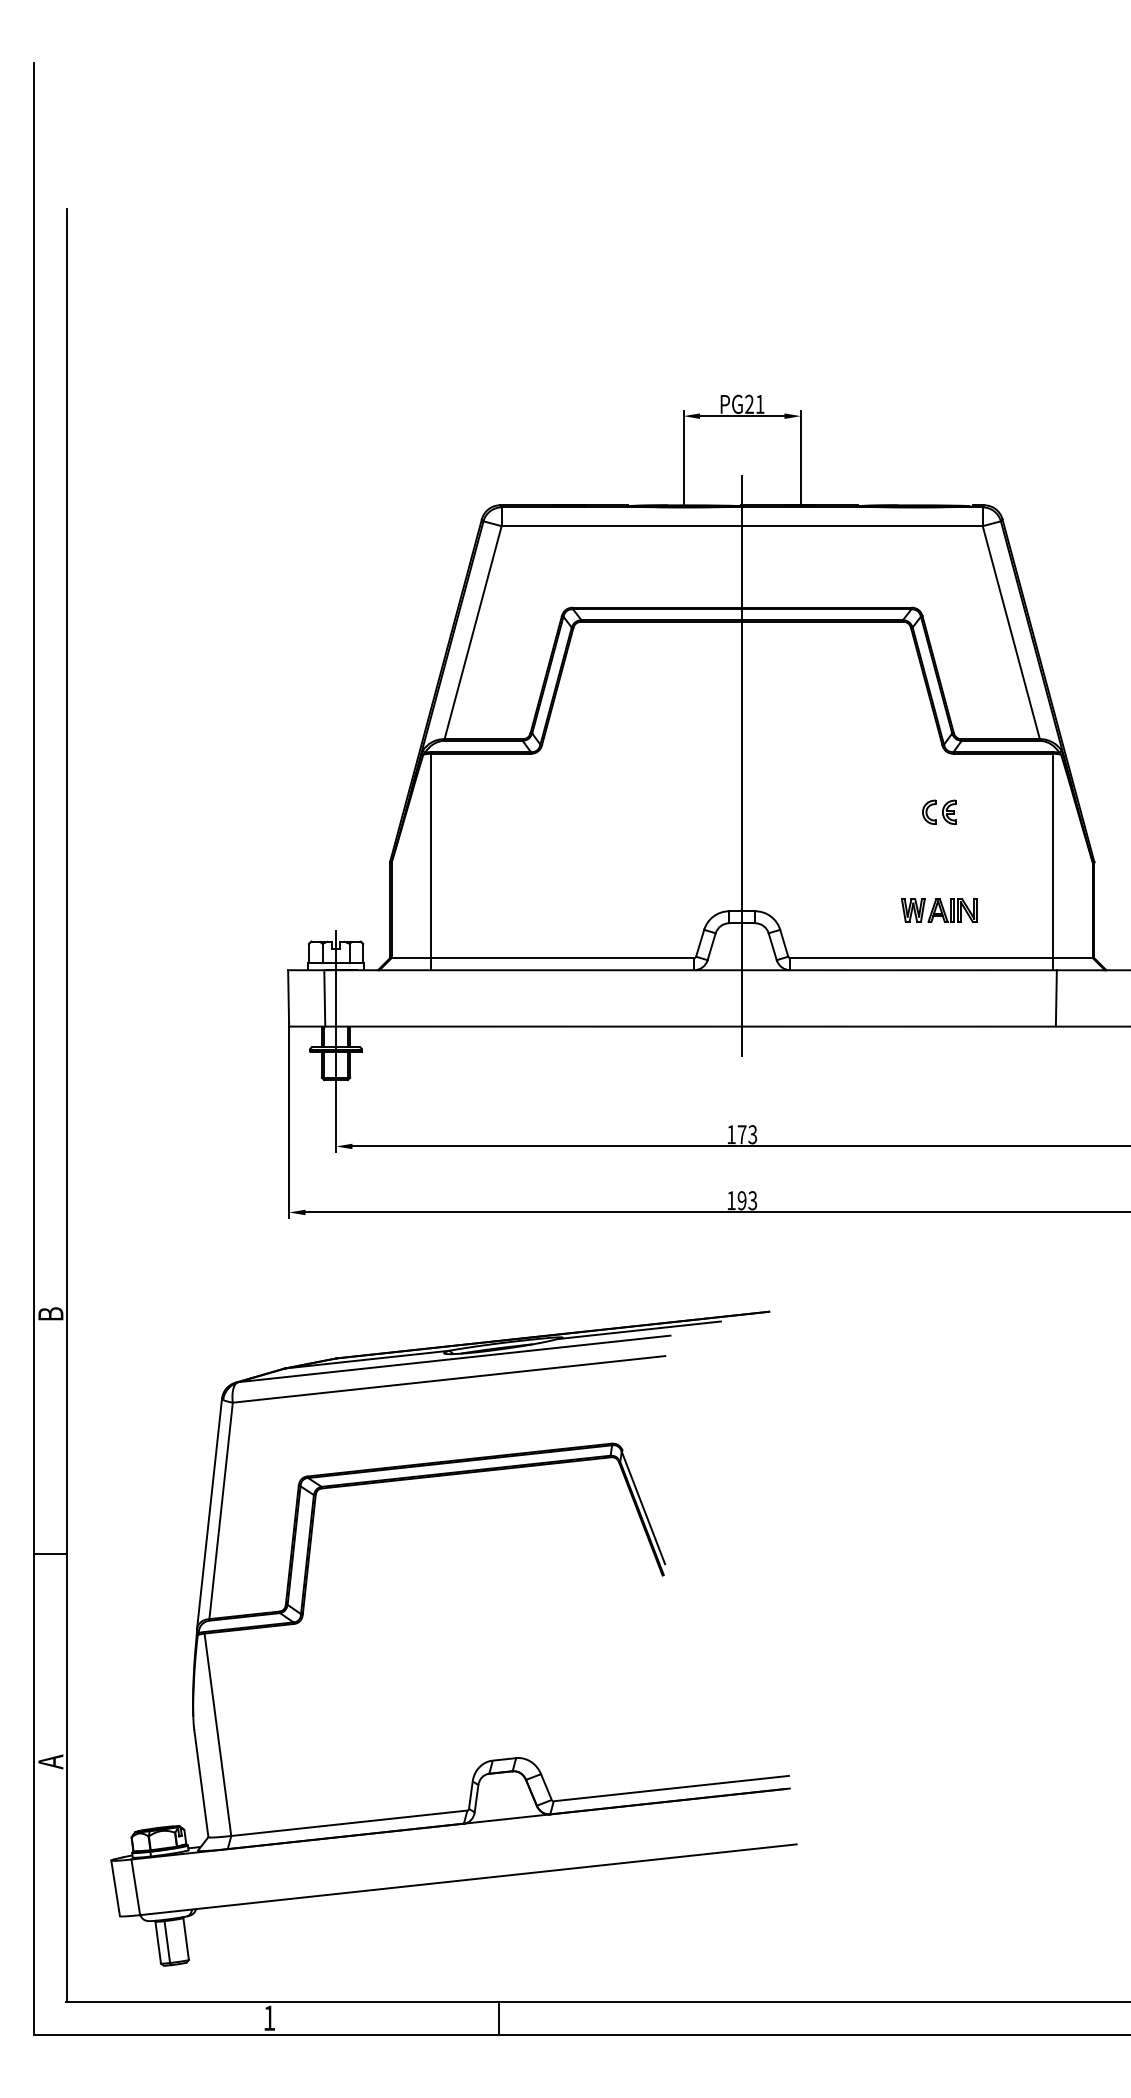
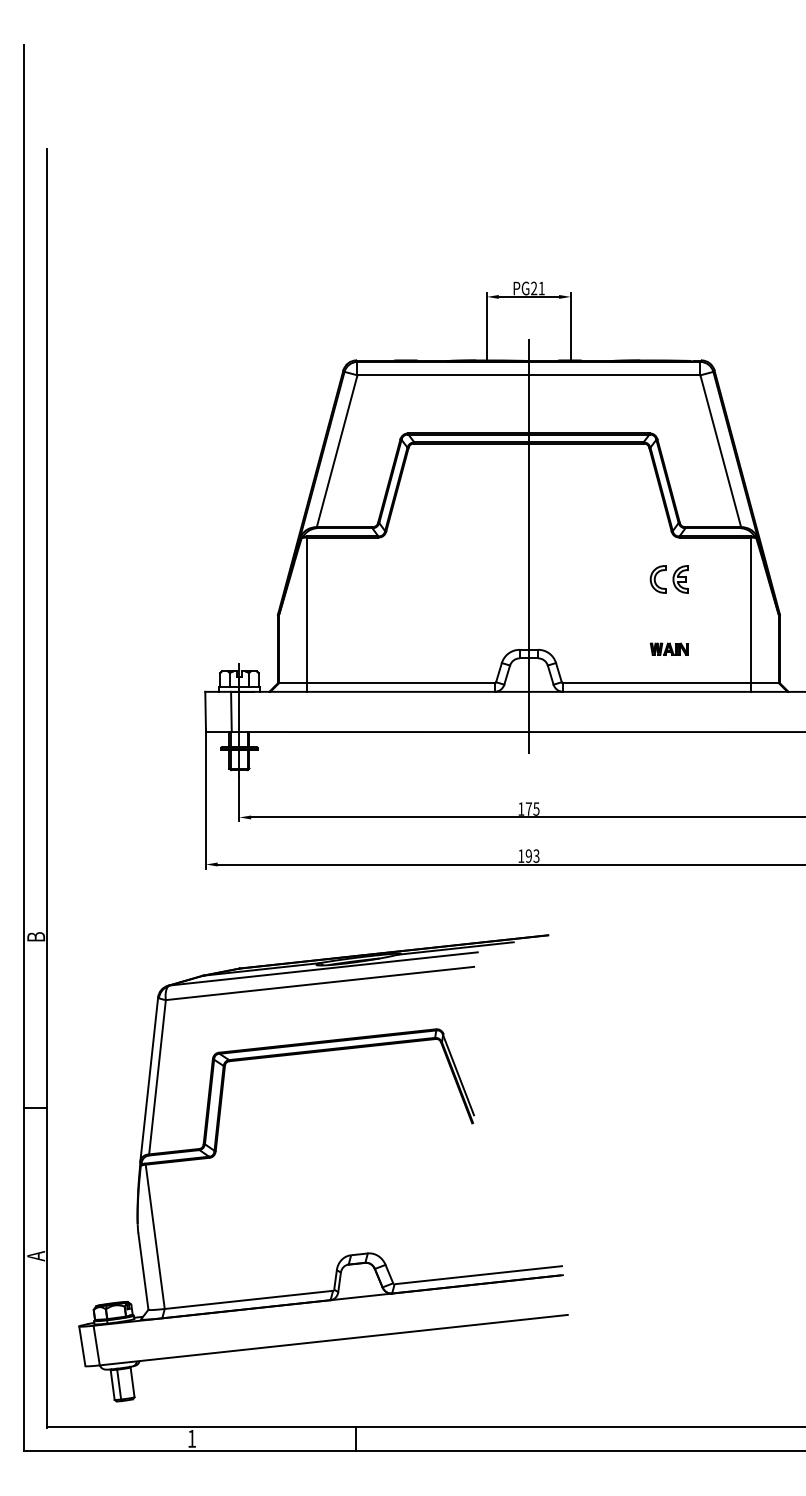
part: (939, 811) -> (669, 578), size x1.6
part: (939, 910) -> (669, 649), size x0.7
line: (1055, 998) -> (752, 712), removed
text: (752, 1134) -> (536, 808), 173 -> 175

